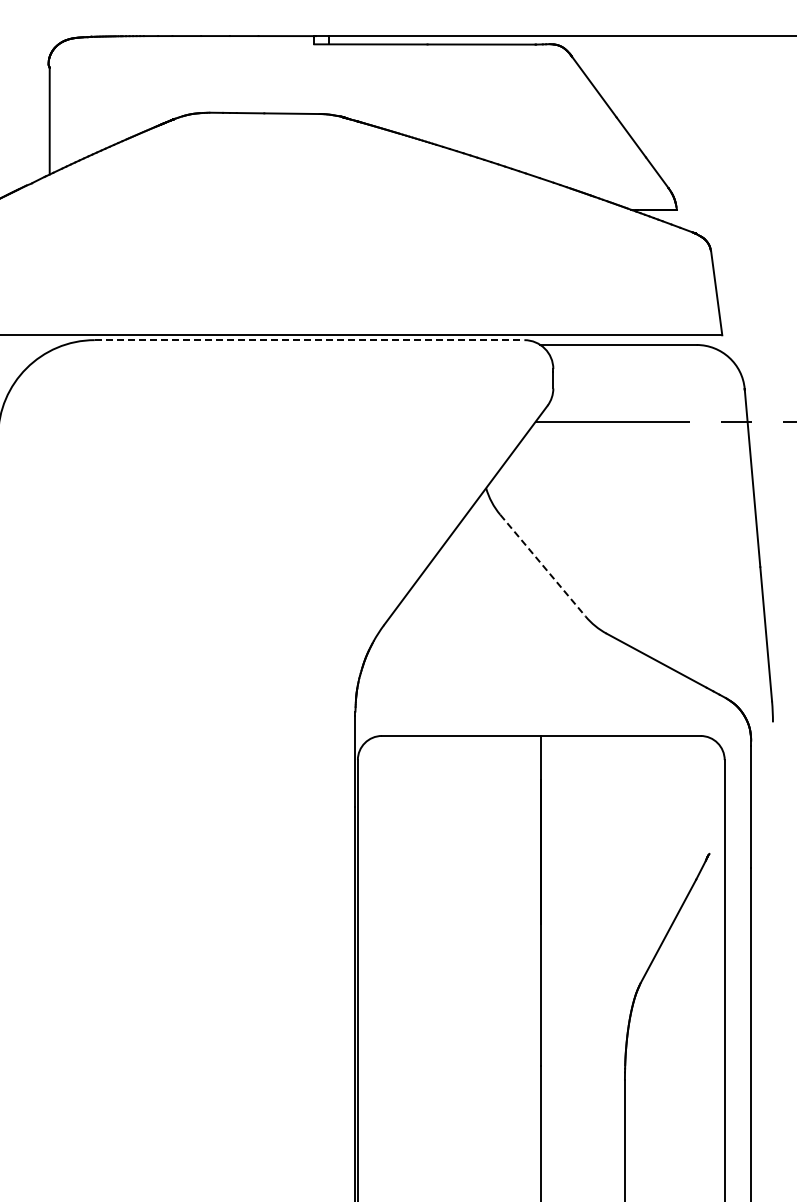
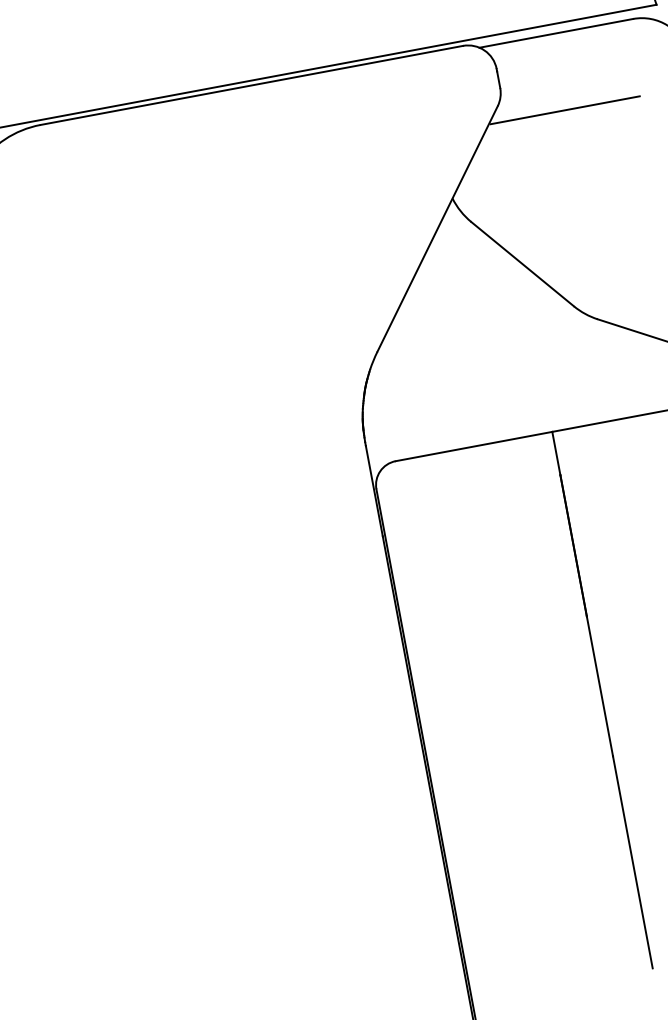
line: (309, 340) -> (251, 85), dashed -> solid
line: (543, 566) -> (523, 264), dashed -> solid

